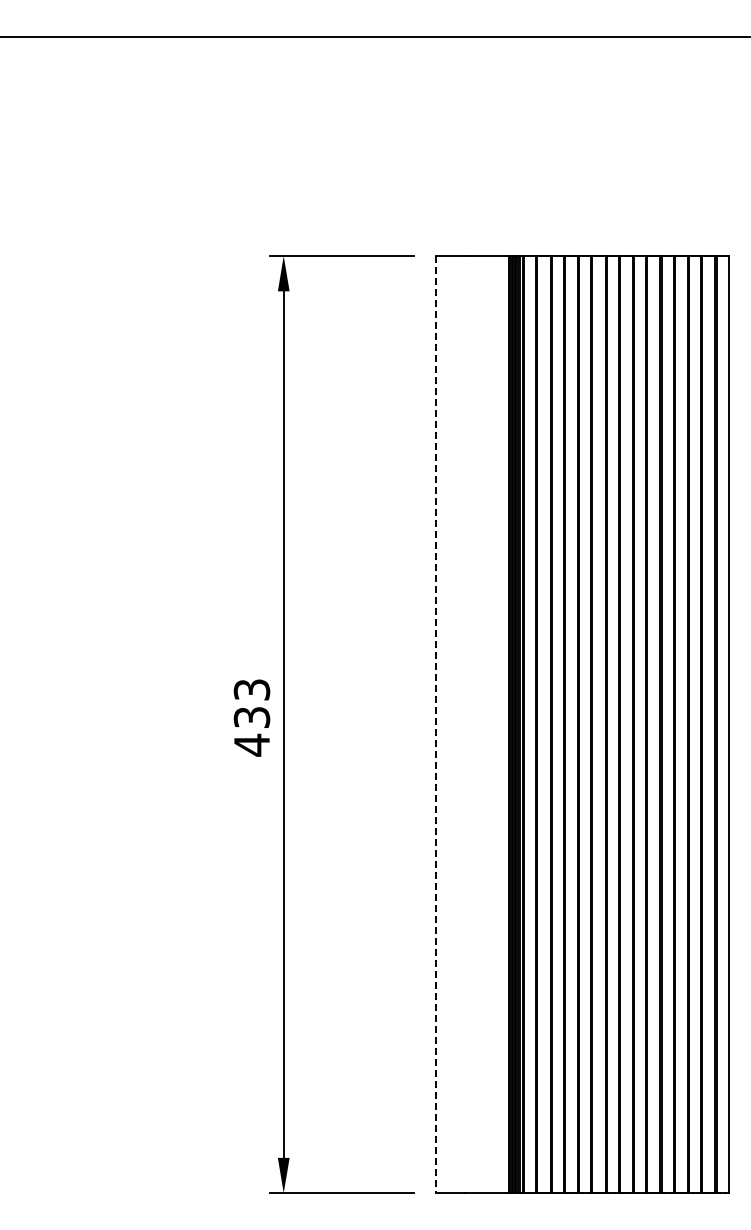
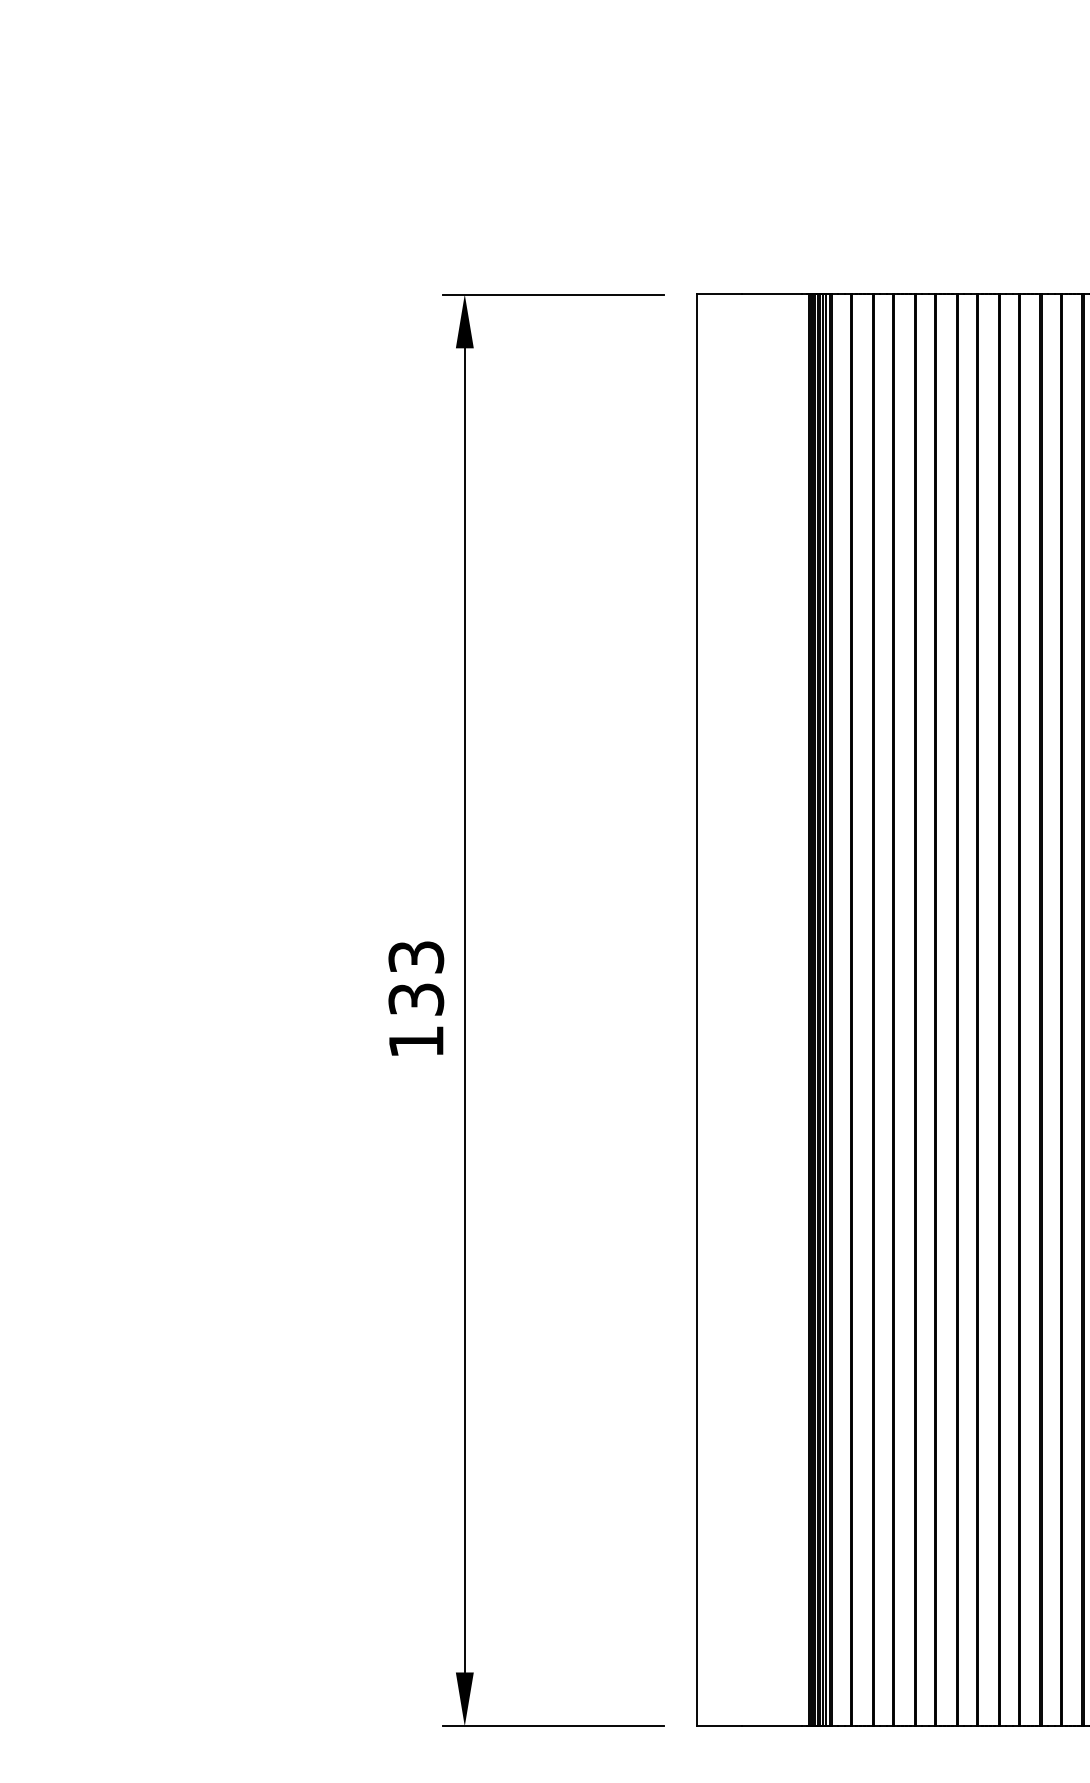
line: (435, 725) -> (696, 1011), dashed -> solid
text: (251, 744) -> (415, 1040), 433 -> 133

